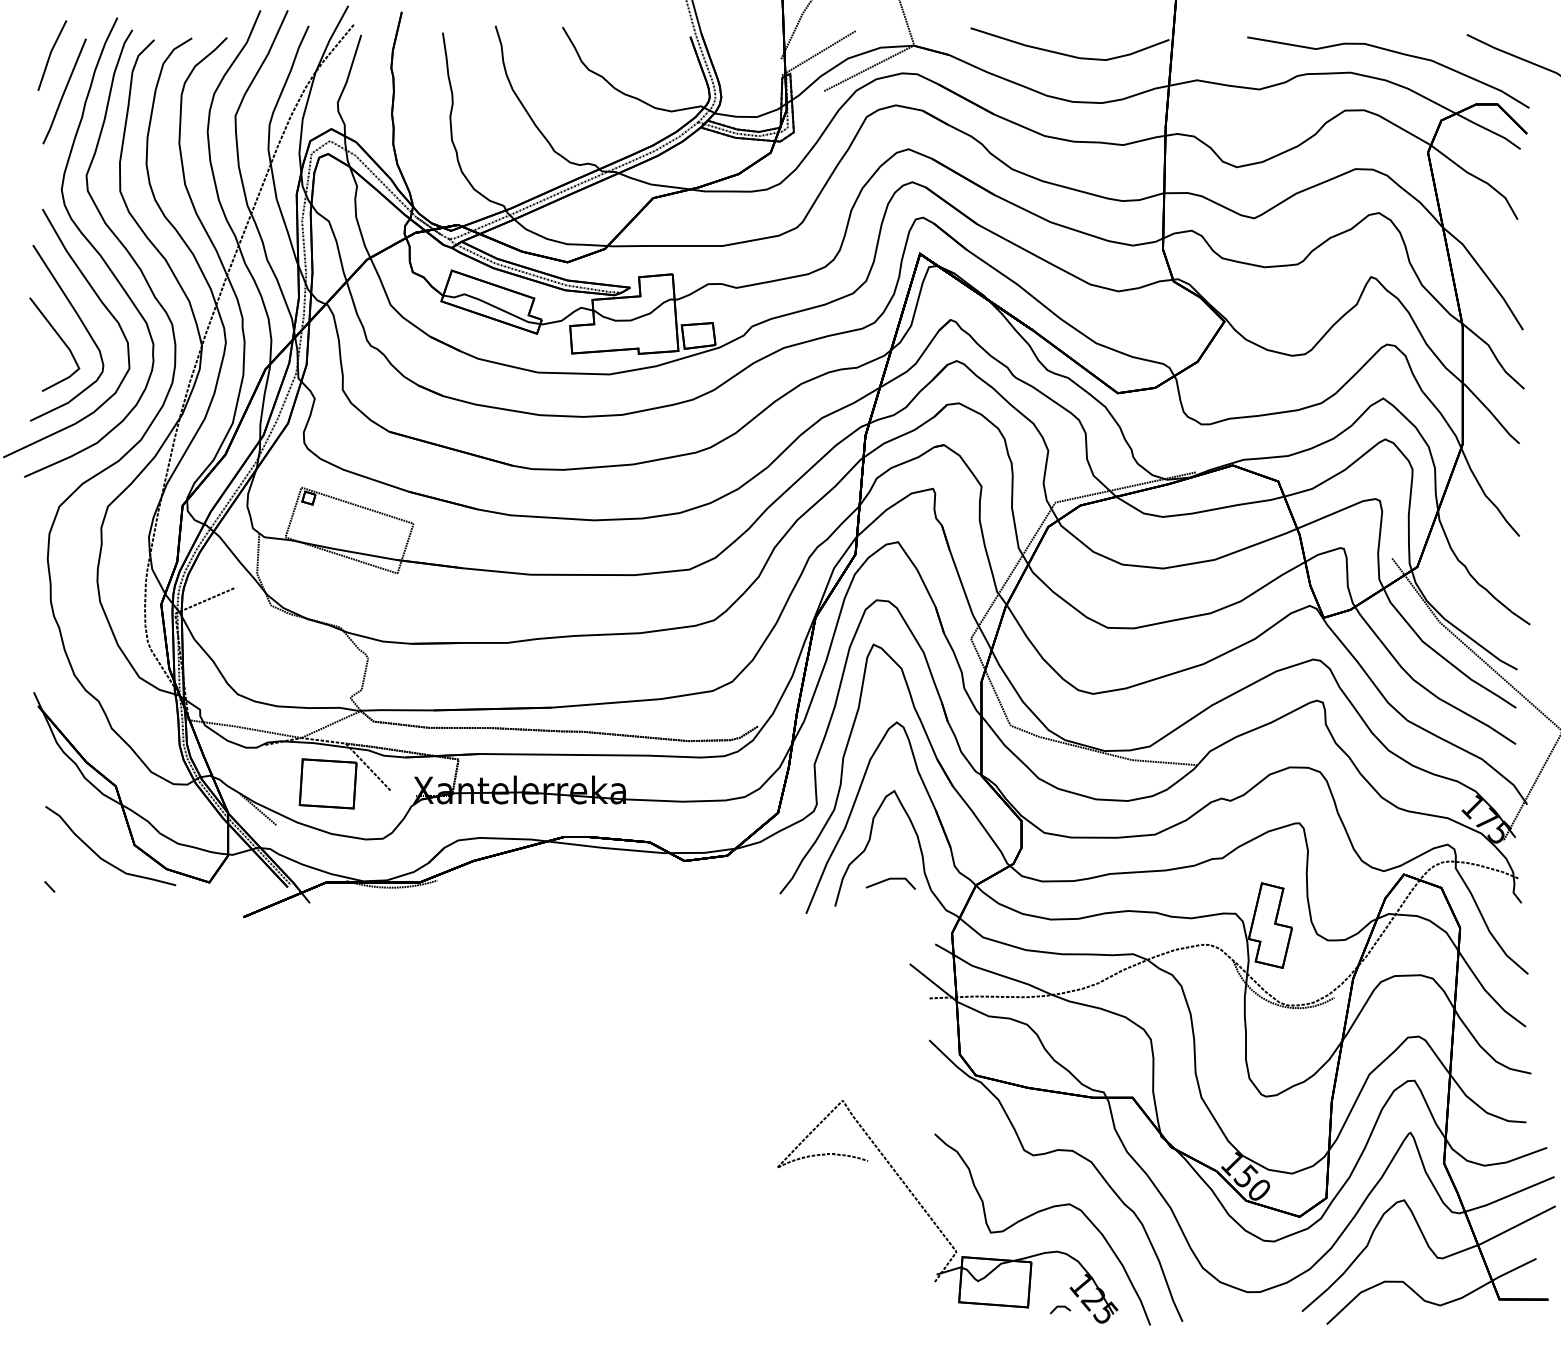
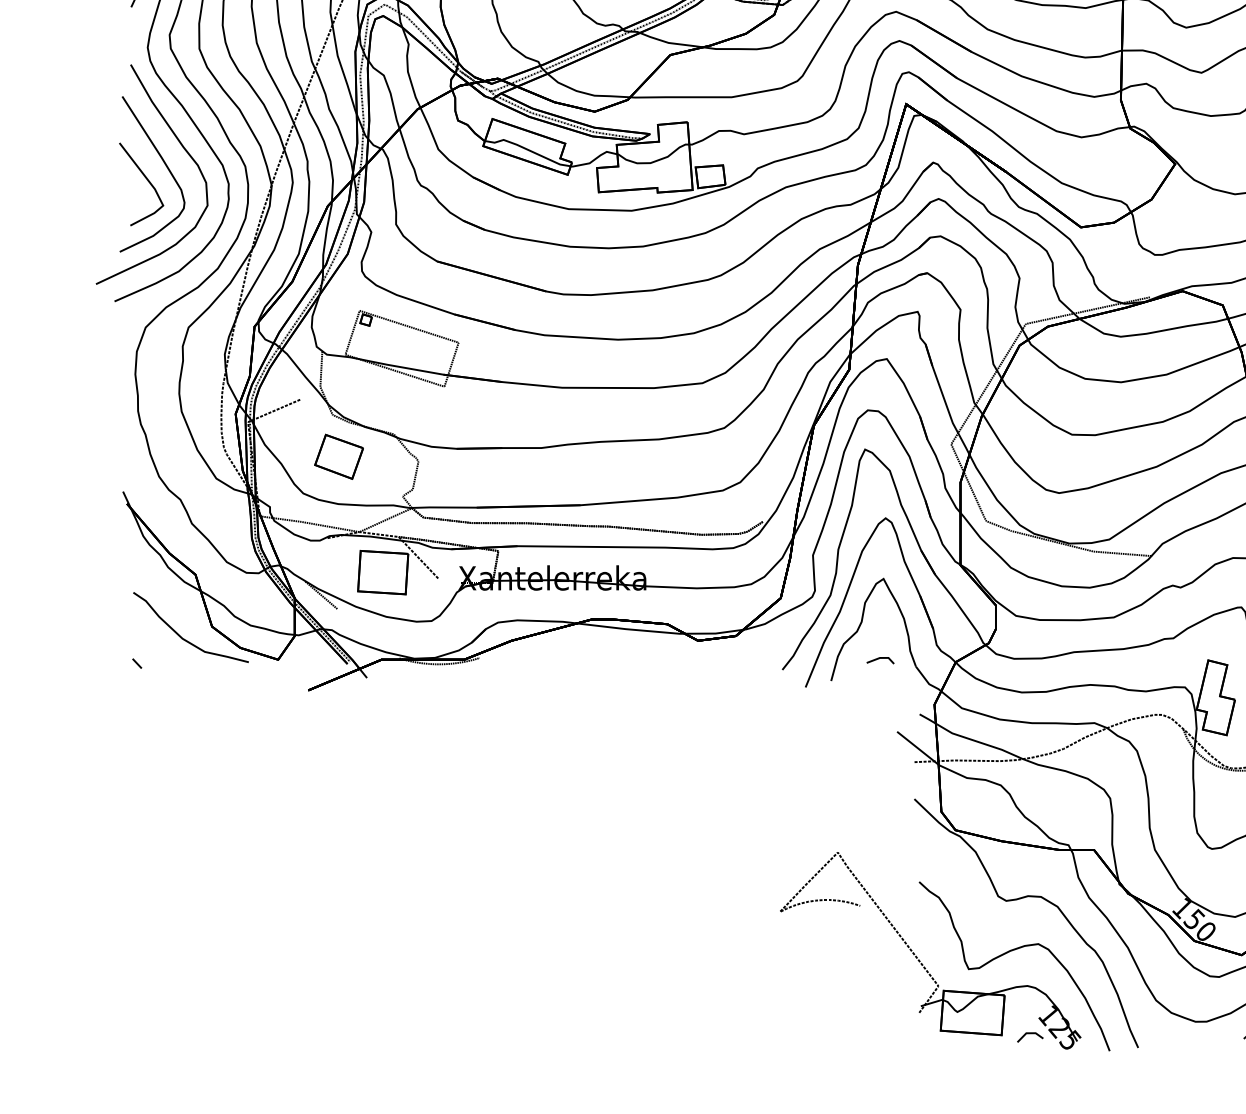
part: (278, 652) -> (339, 456), added
part: (890, 883) -> (880, 660), size x0.62
part: (1060, 1309) -> (1030, 1037), size x1.43

